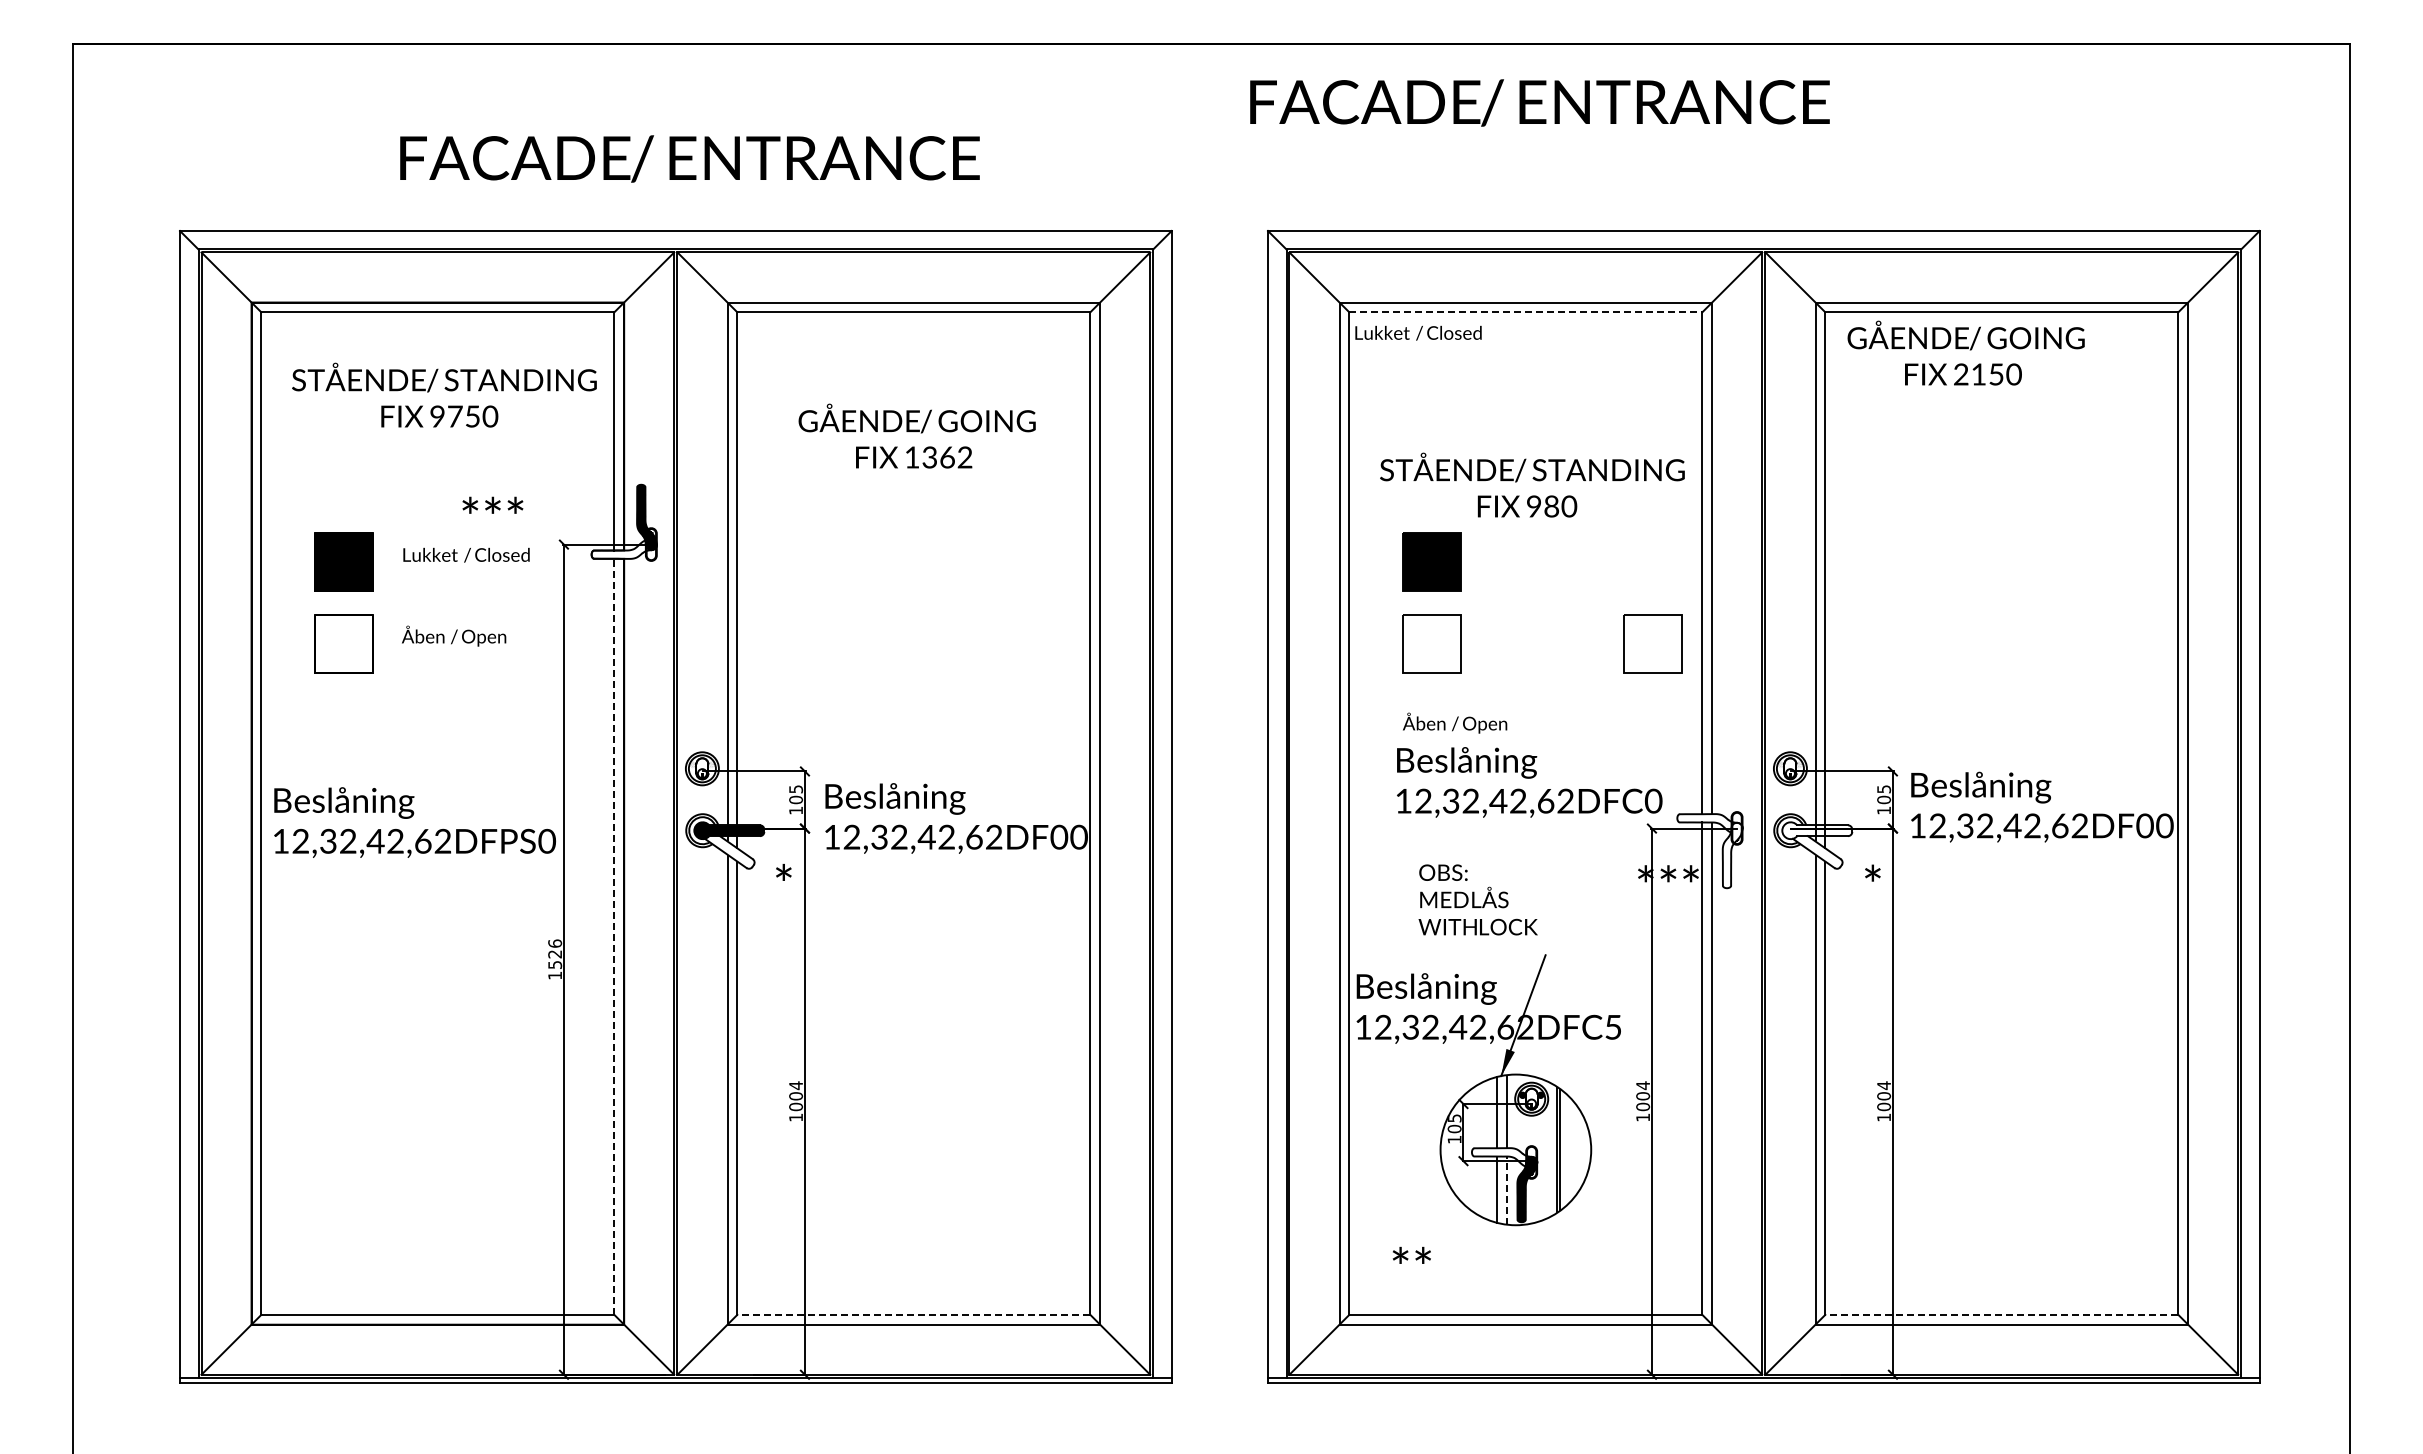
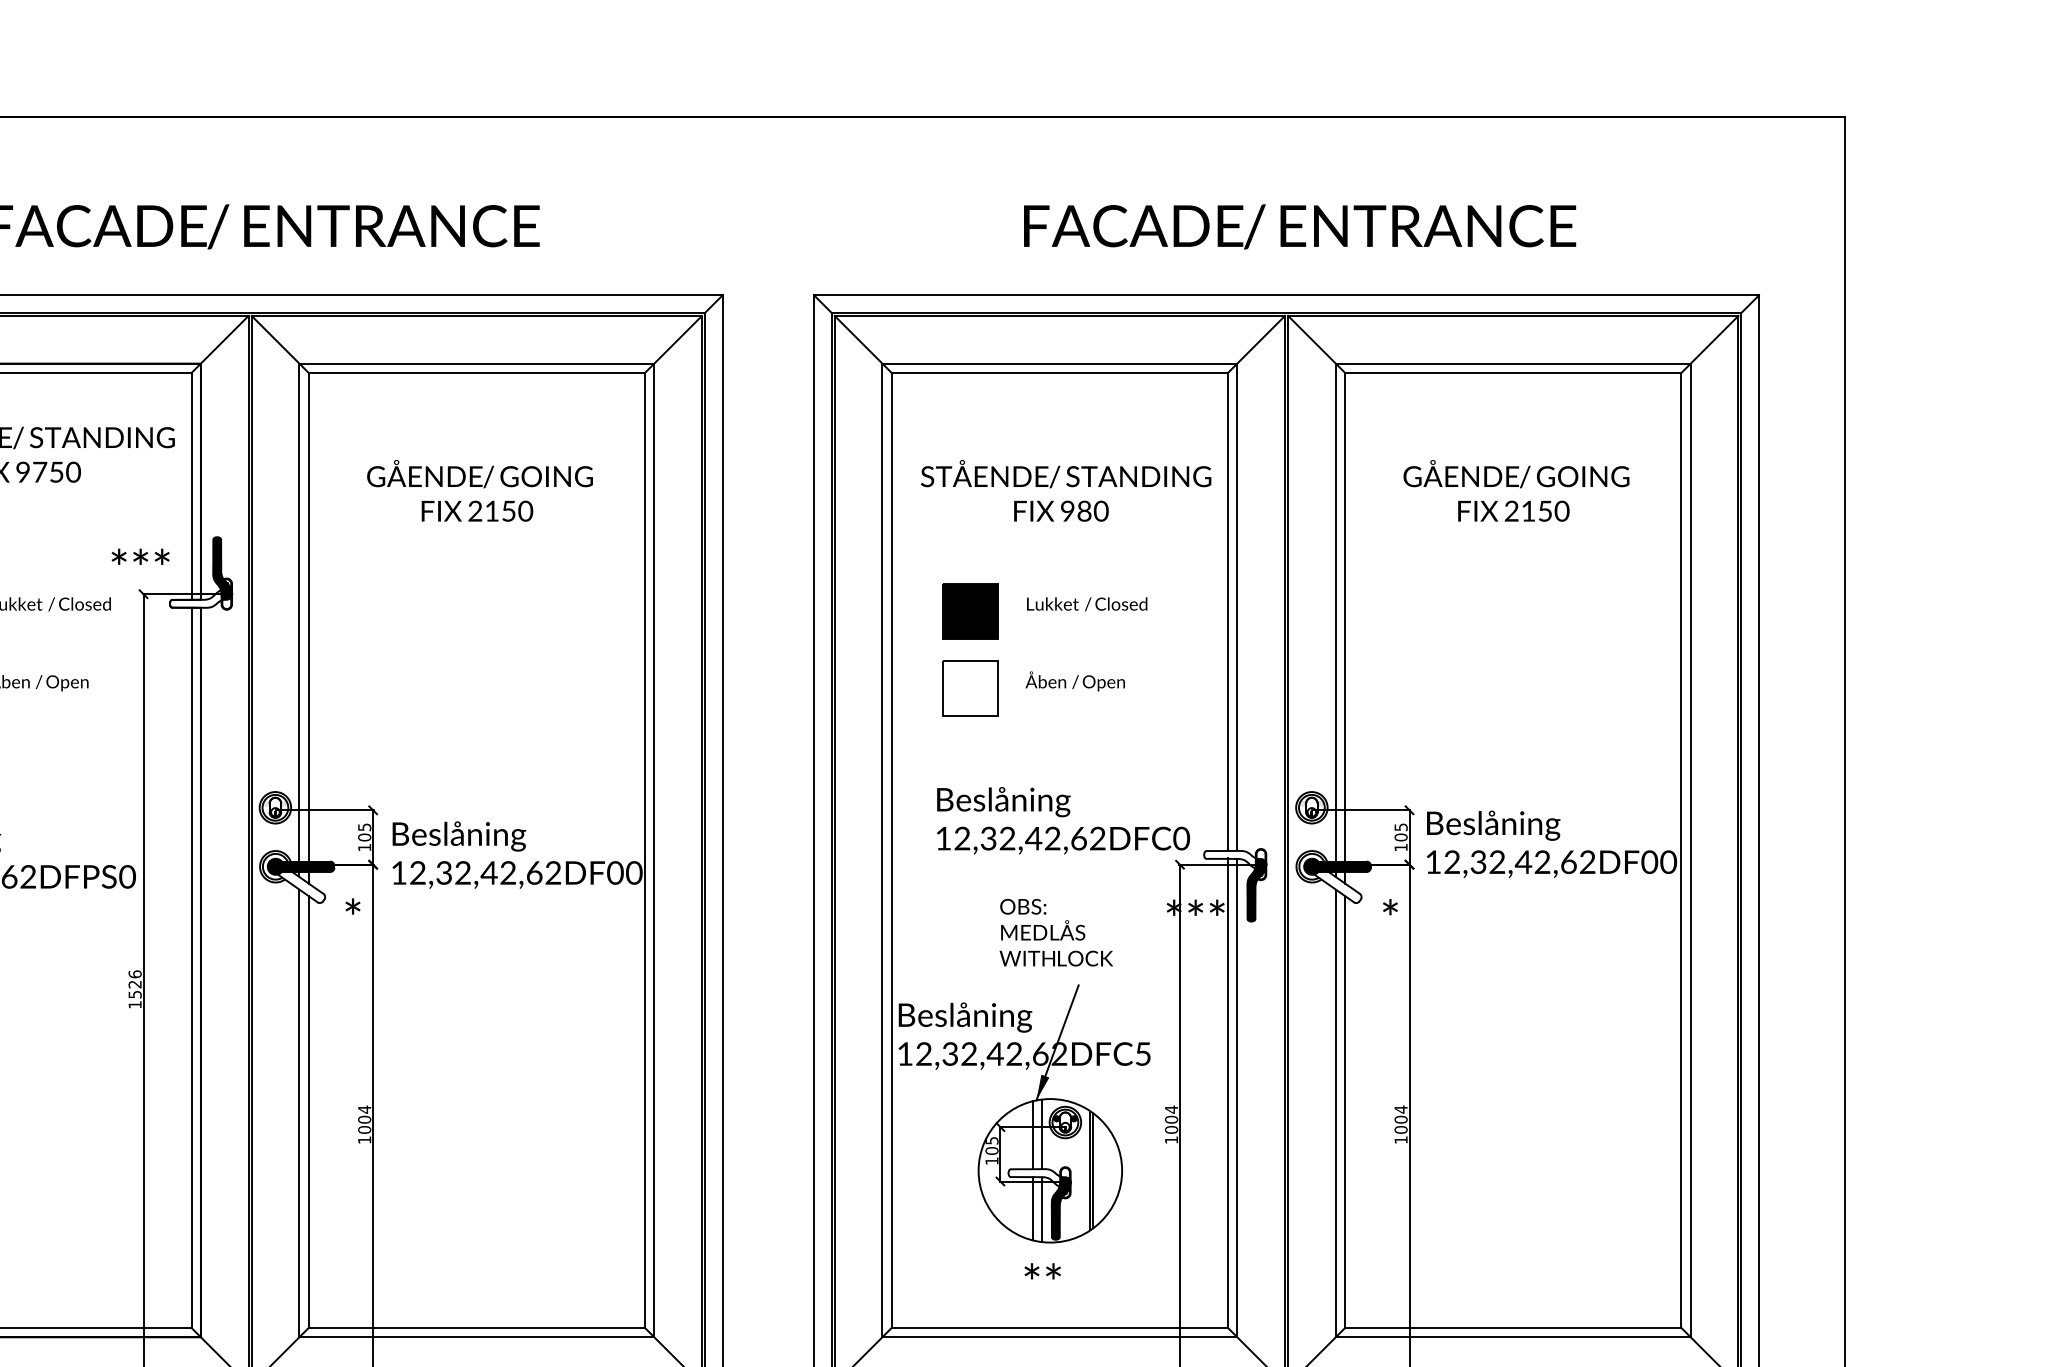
text: (1539, 102) -> (1299, 226), moved
line: (1525, 312) -> (1059, 373), dashed -> solid
text: (1418, 332) -> (1087, 603), moved
text: (1965, 352) -> (1515, 490), moved
text: (938, 457) -> (500, 511), 1362 -> 2150
text: (1532, 484) -> (1066, 490), moved
text: (492, 504) -> (140, 556), moved
part: (1652, 643) -> (1180, 688), removed
text: (1455, 722) -> (1075, 680), moved
fill: (1817, 830) -> (1337, 866), added
fill: (1732, 855) -> (1256, 890), added
text: (1477, 899) -> (1055, 932), moved
line: (614, 936) -> (191, 967), dashed -> solid
line: (1506, 1190) -> (1041, 1209), dashed -> solid
text: (1411, 1254) -> (1042, 1270), moved
line: (913, 1314) -> (476, 1327), dashed -> solid
line: (2001, 1314) -> (1512, 1327), dashed -> solid

